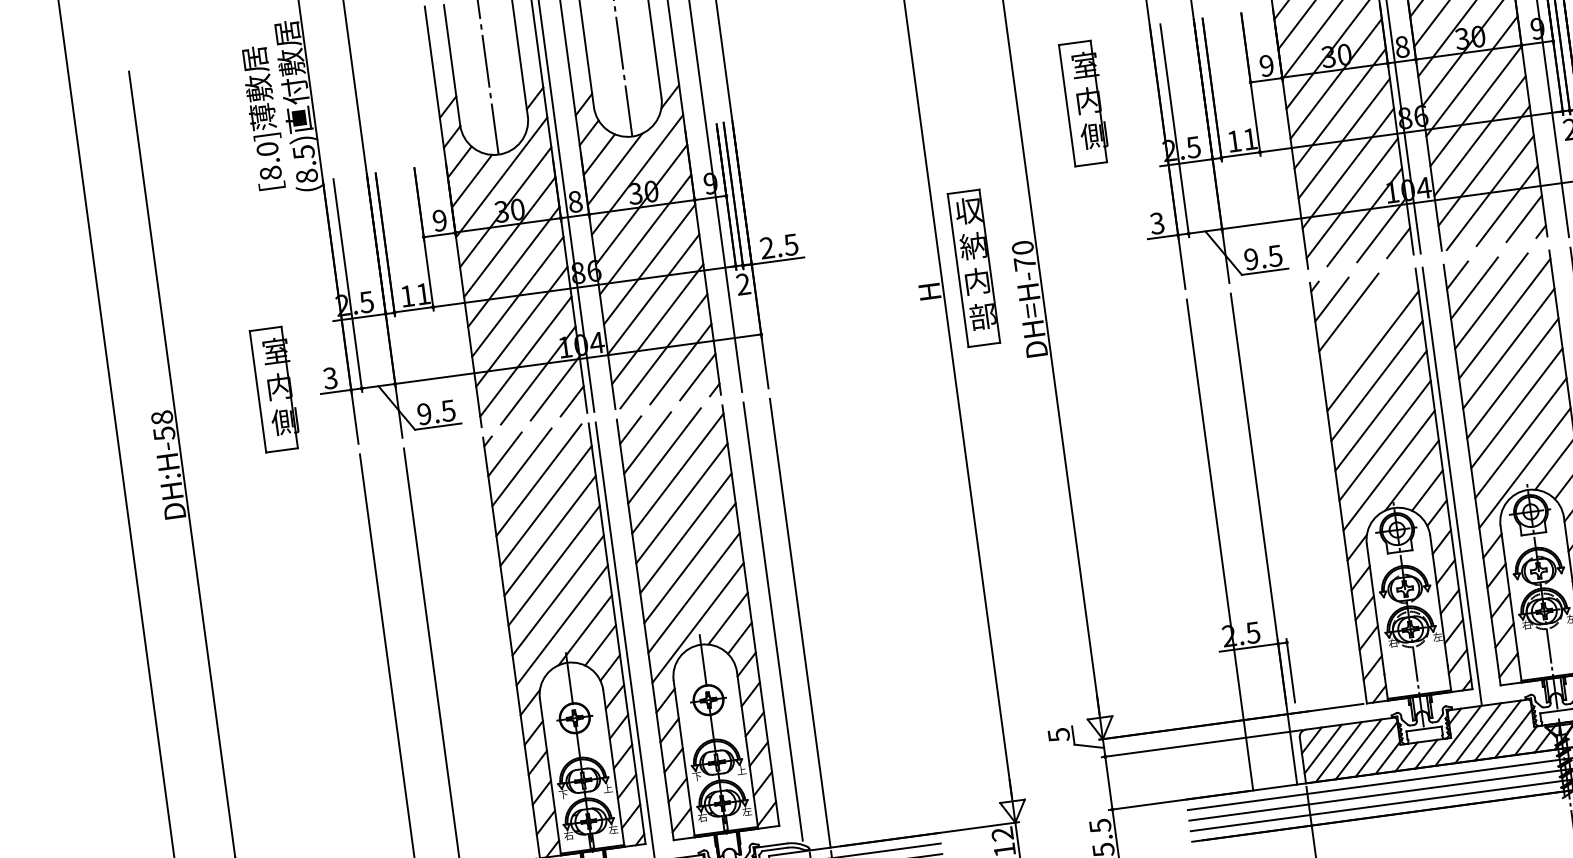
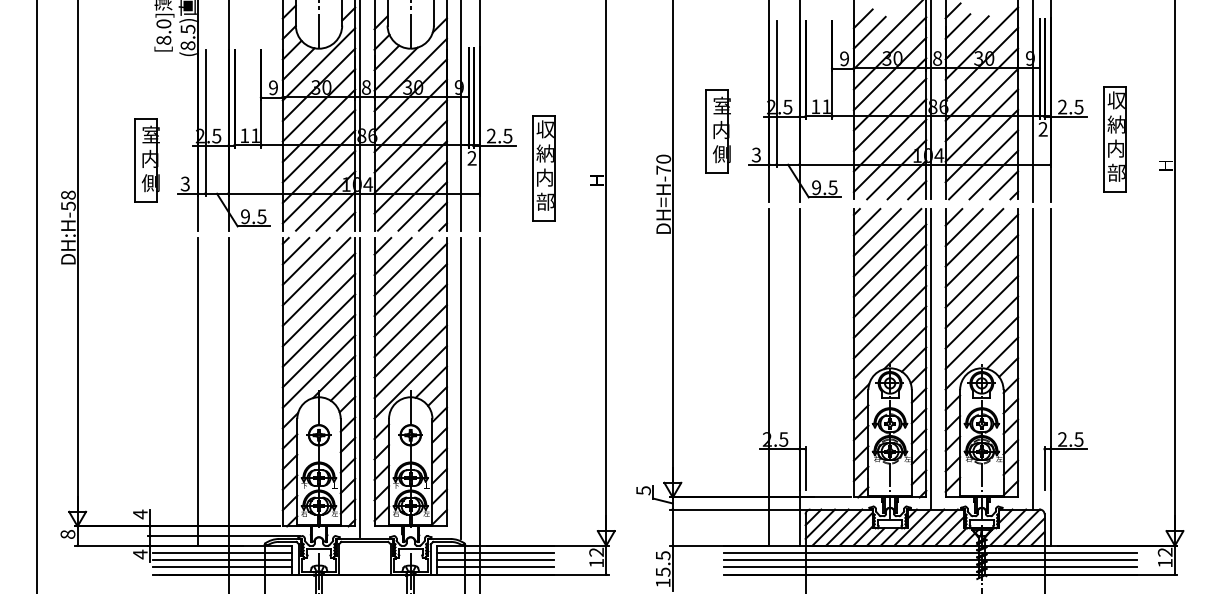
part: (1083, 103) -> (717, 131), moved
part: (973, 268) -> (543, 168), moved
line: (1365, 325) -> (887, 242), added
part: (274, 389) -> (146, 160), moved

